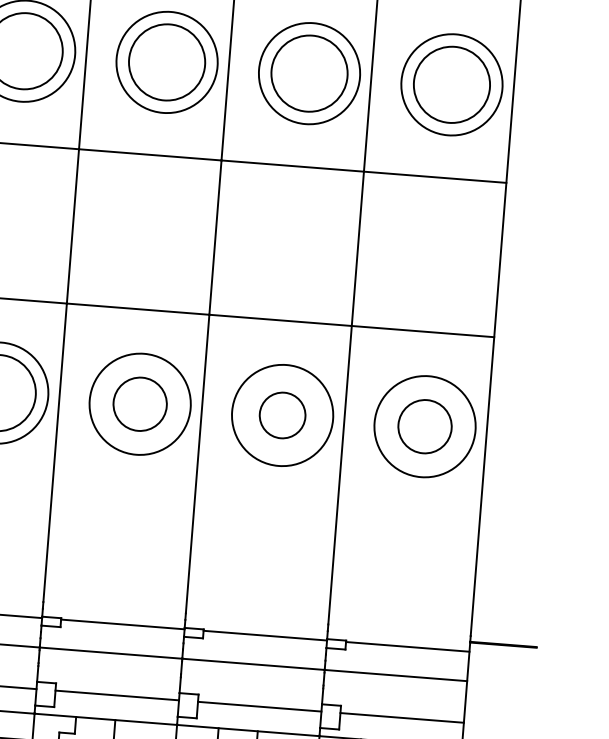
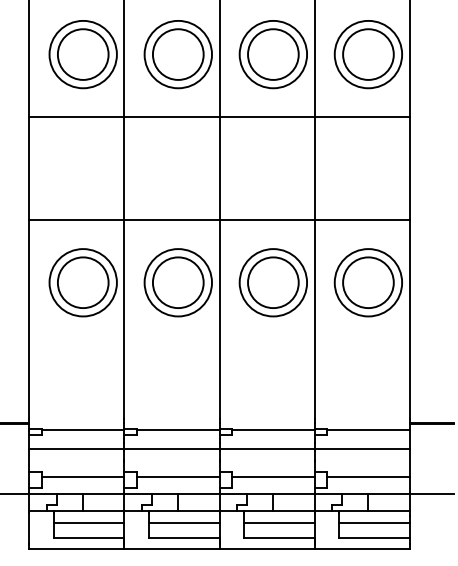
circle: (139, 403) -> (177, 282), size x1.43
circle: (282, 415) -> (273, 282), size x1.67
circle: (425, 426) -> (368, 282), size x1.43

